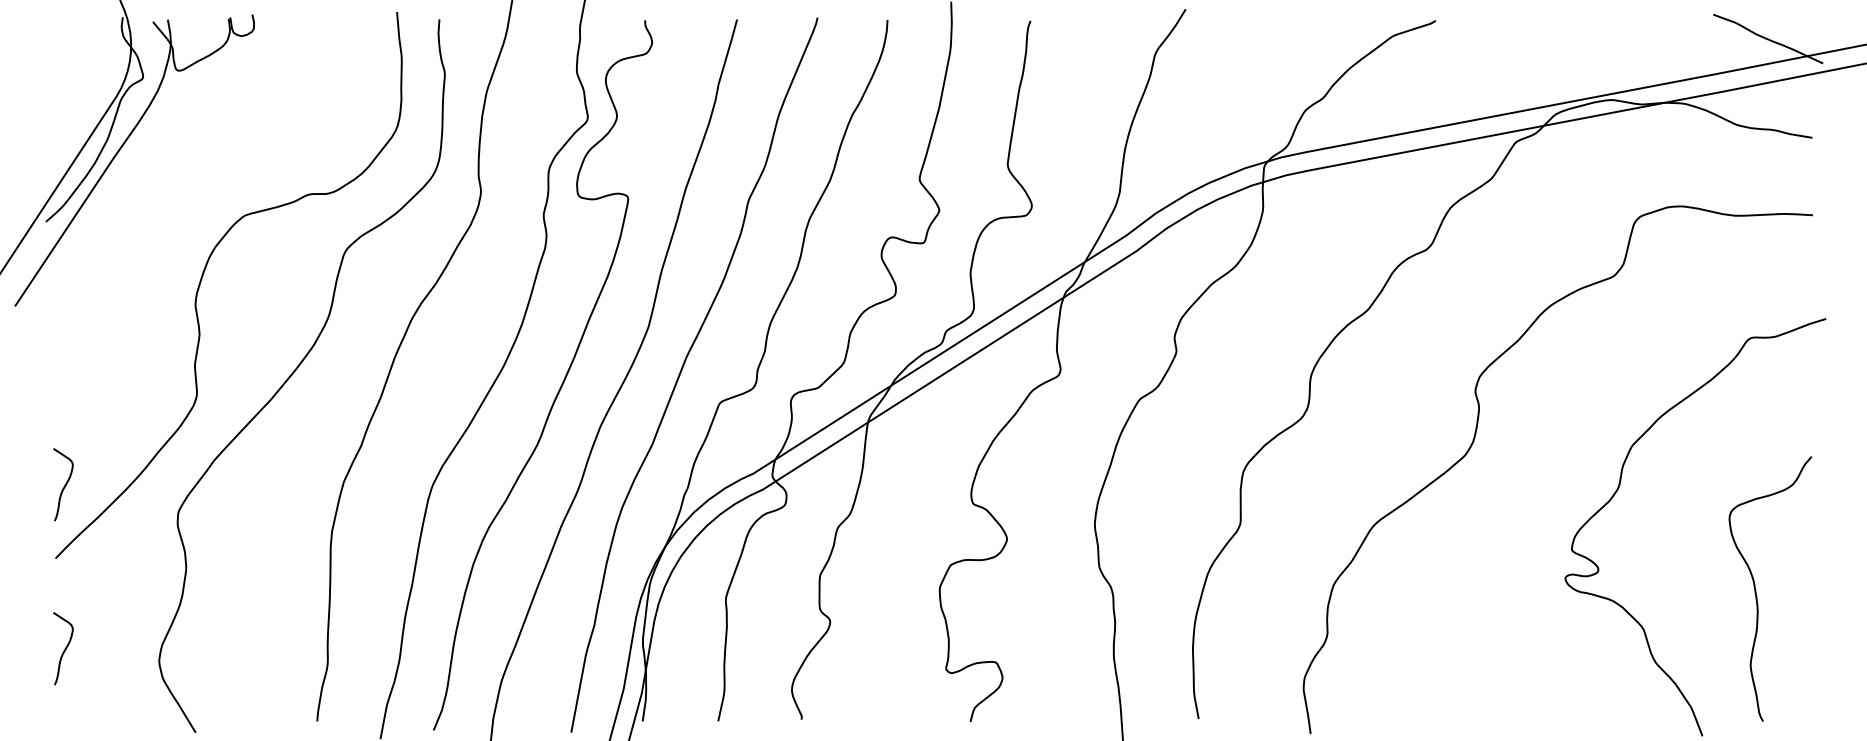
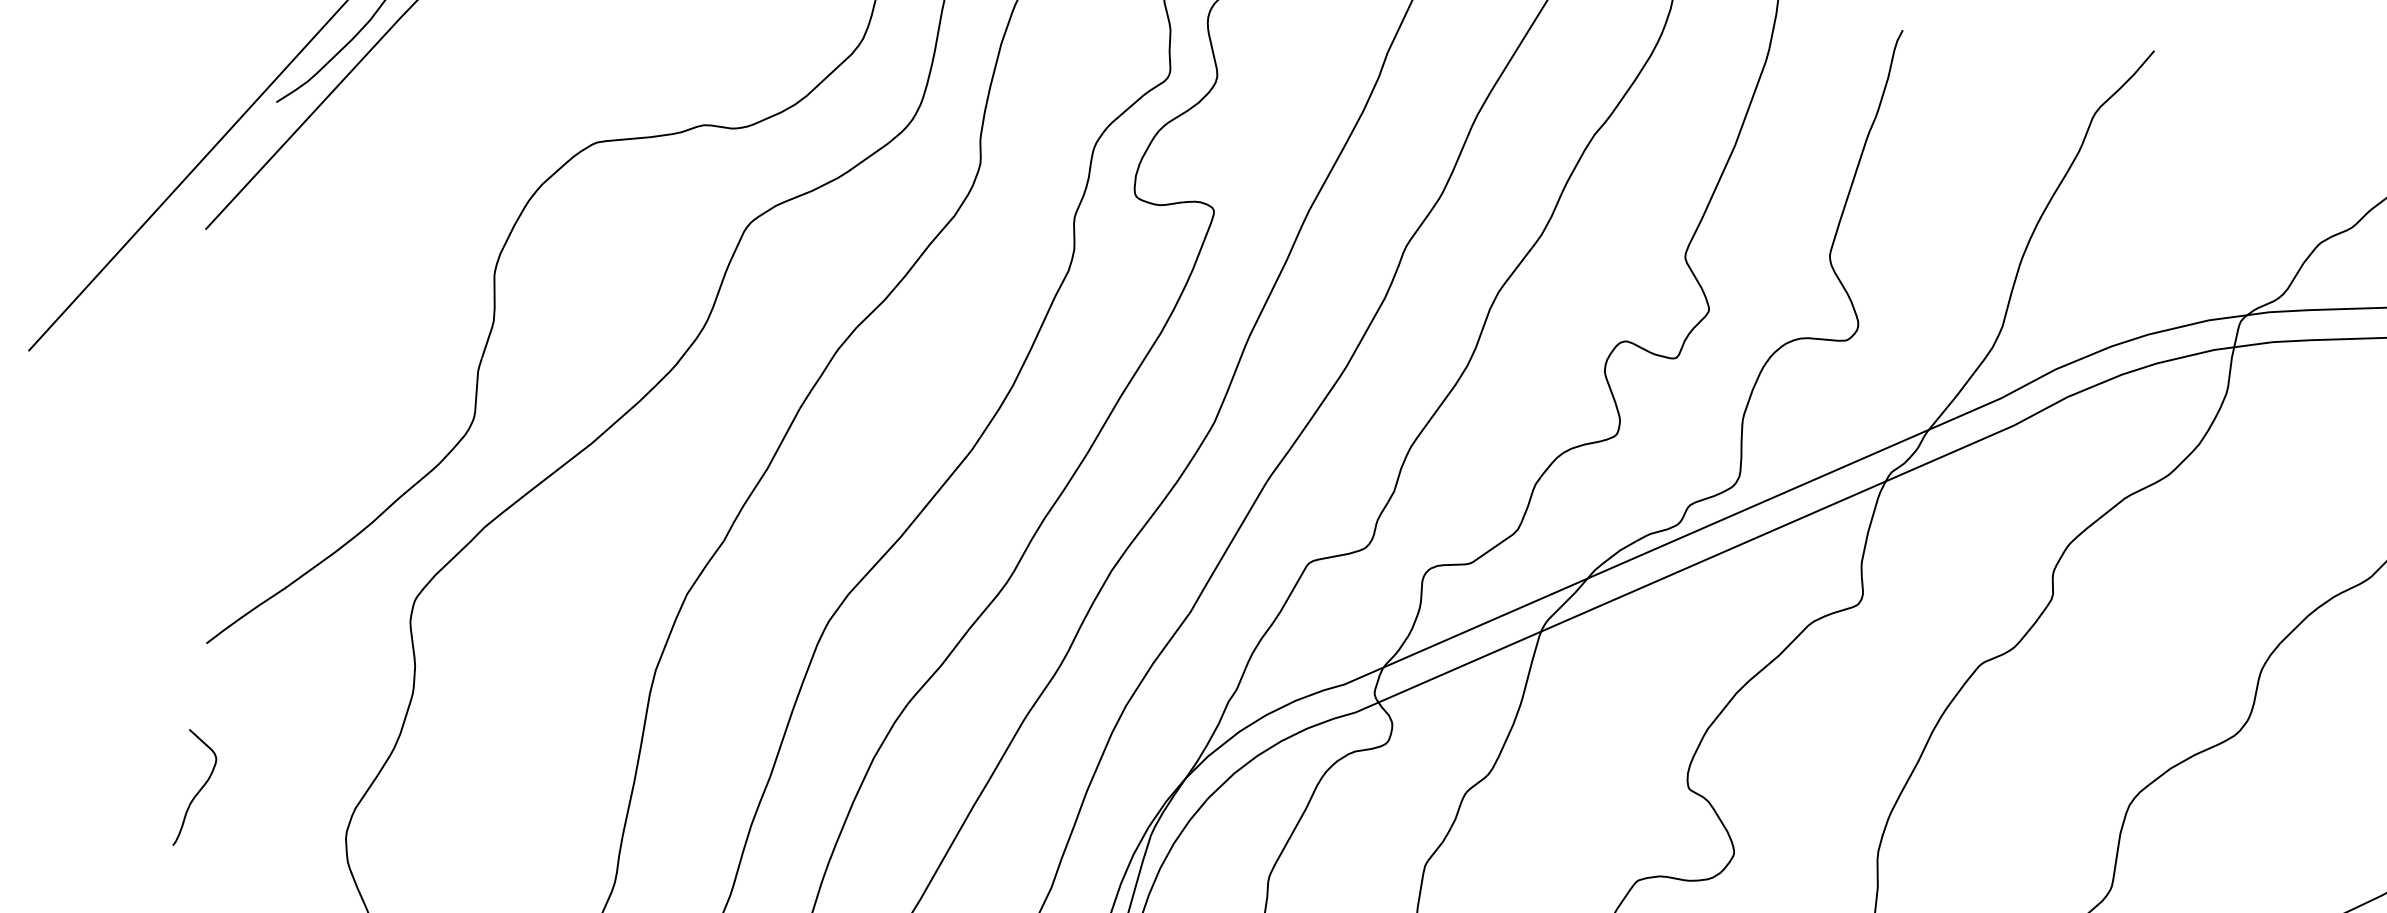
curve: (64, 485) -> (239, 528), removed

